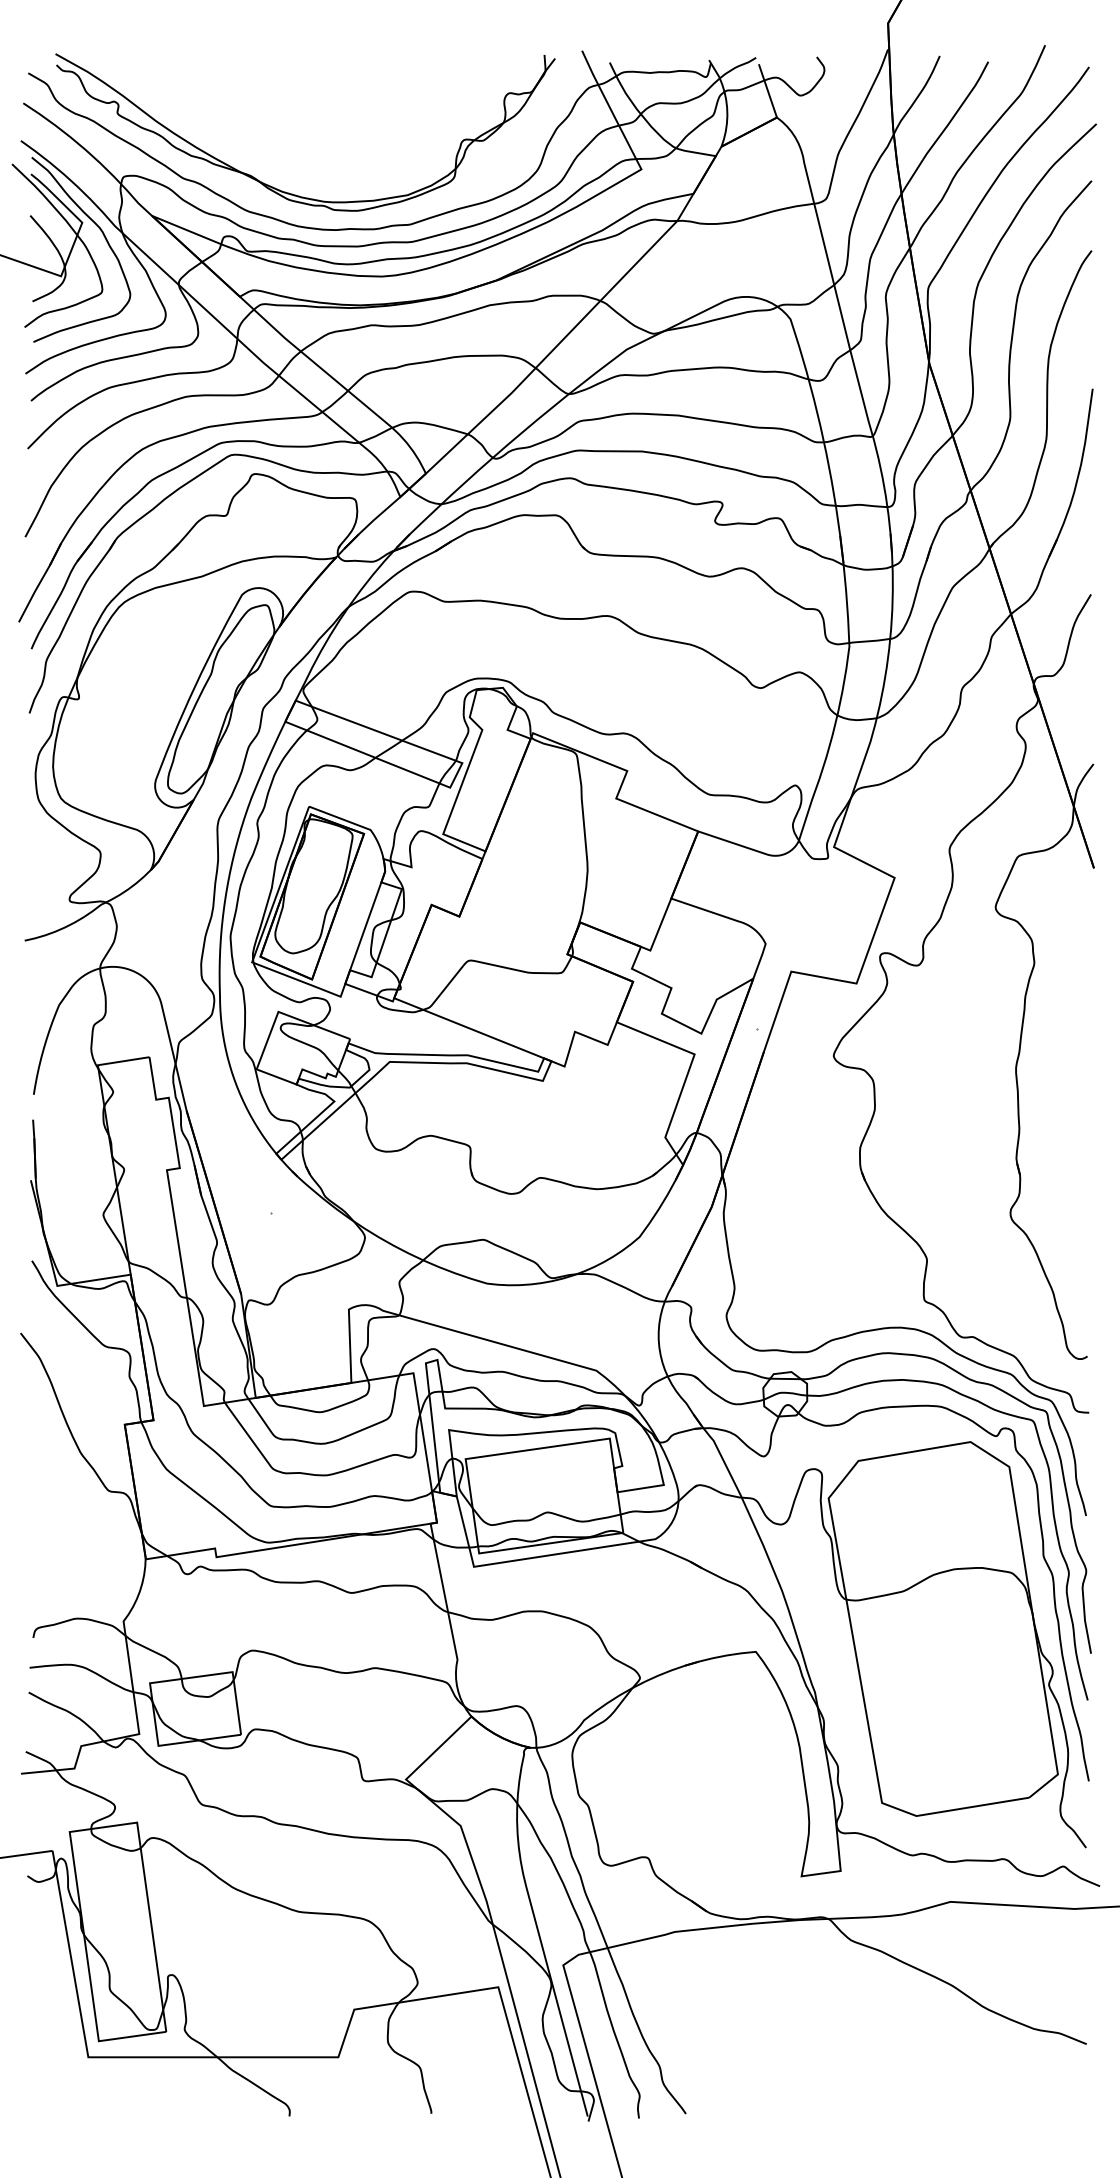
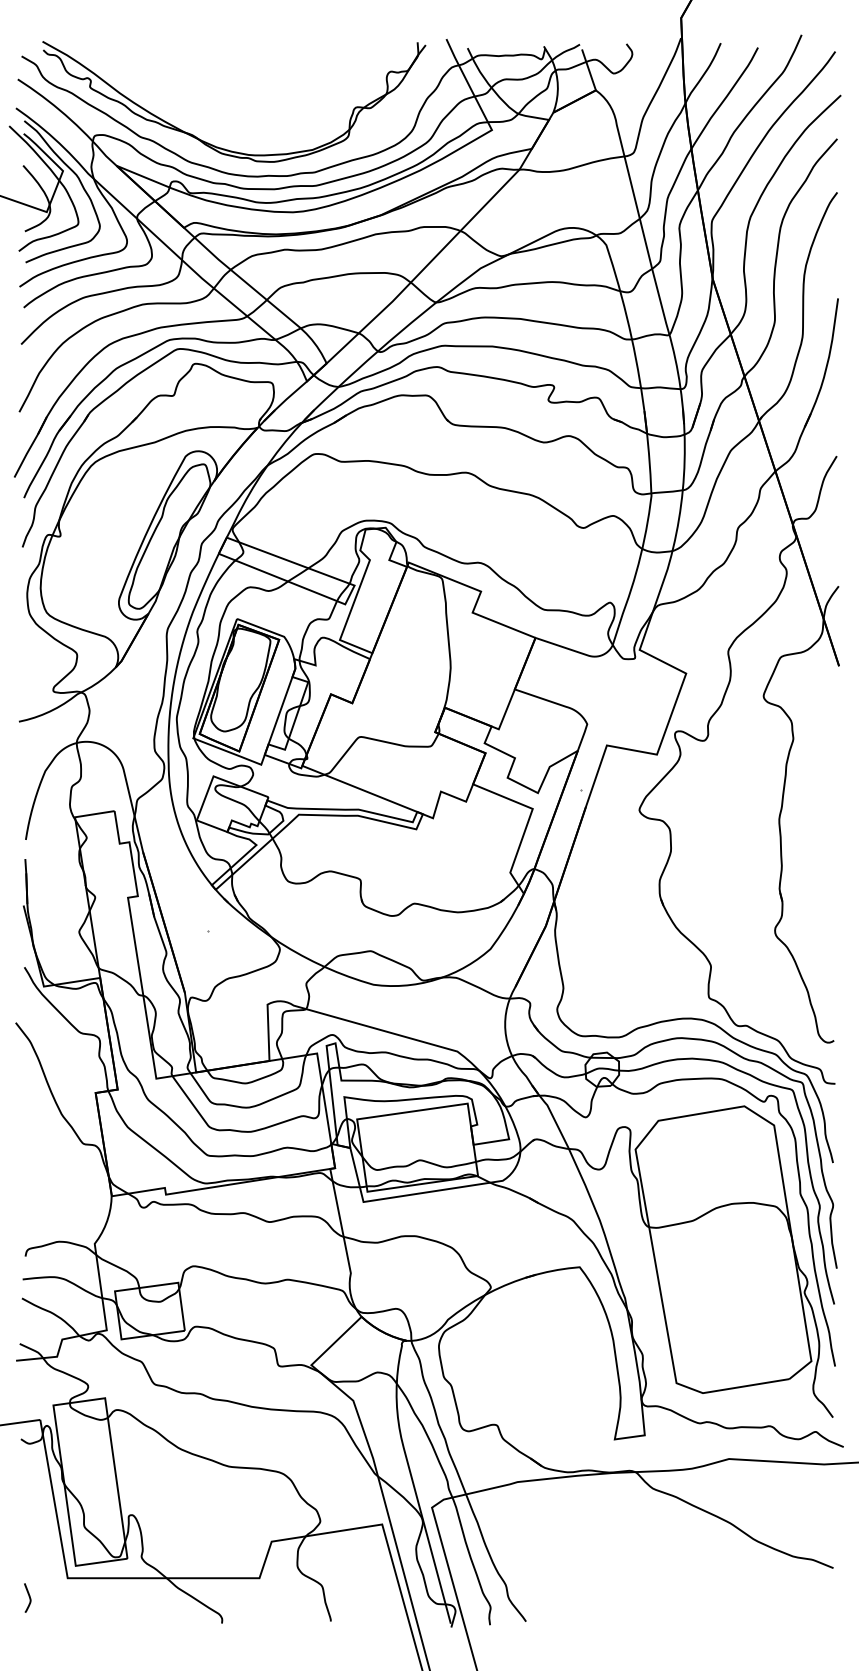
curve: (37, 2081) -> (28, 1596), added

